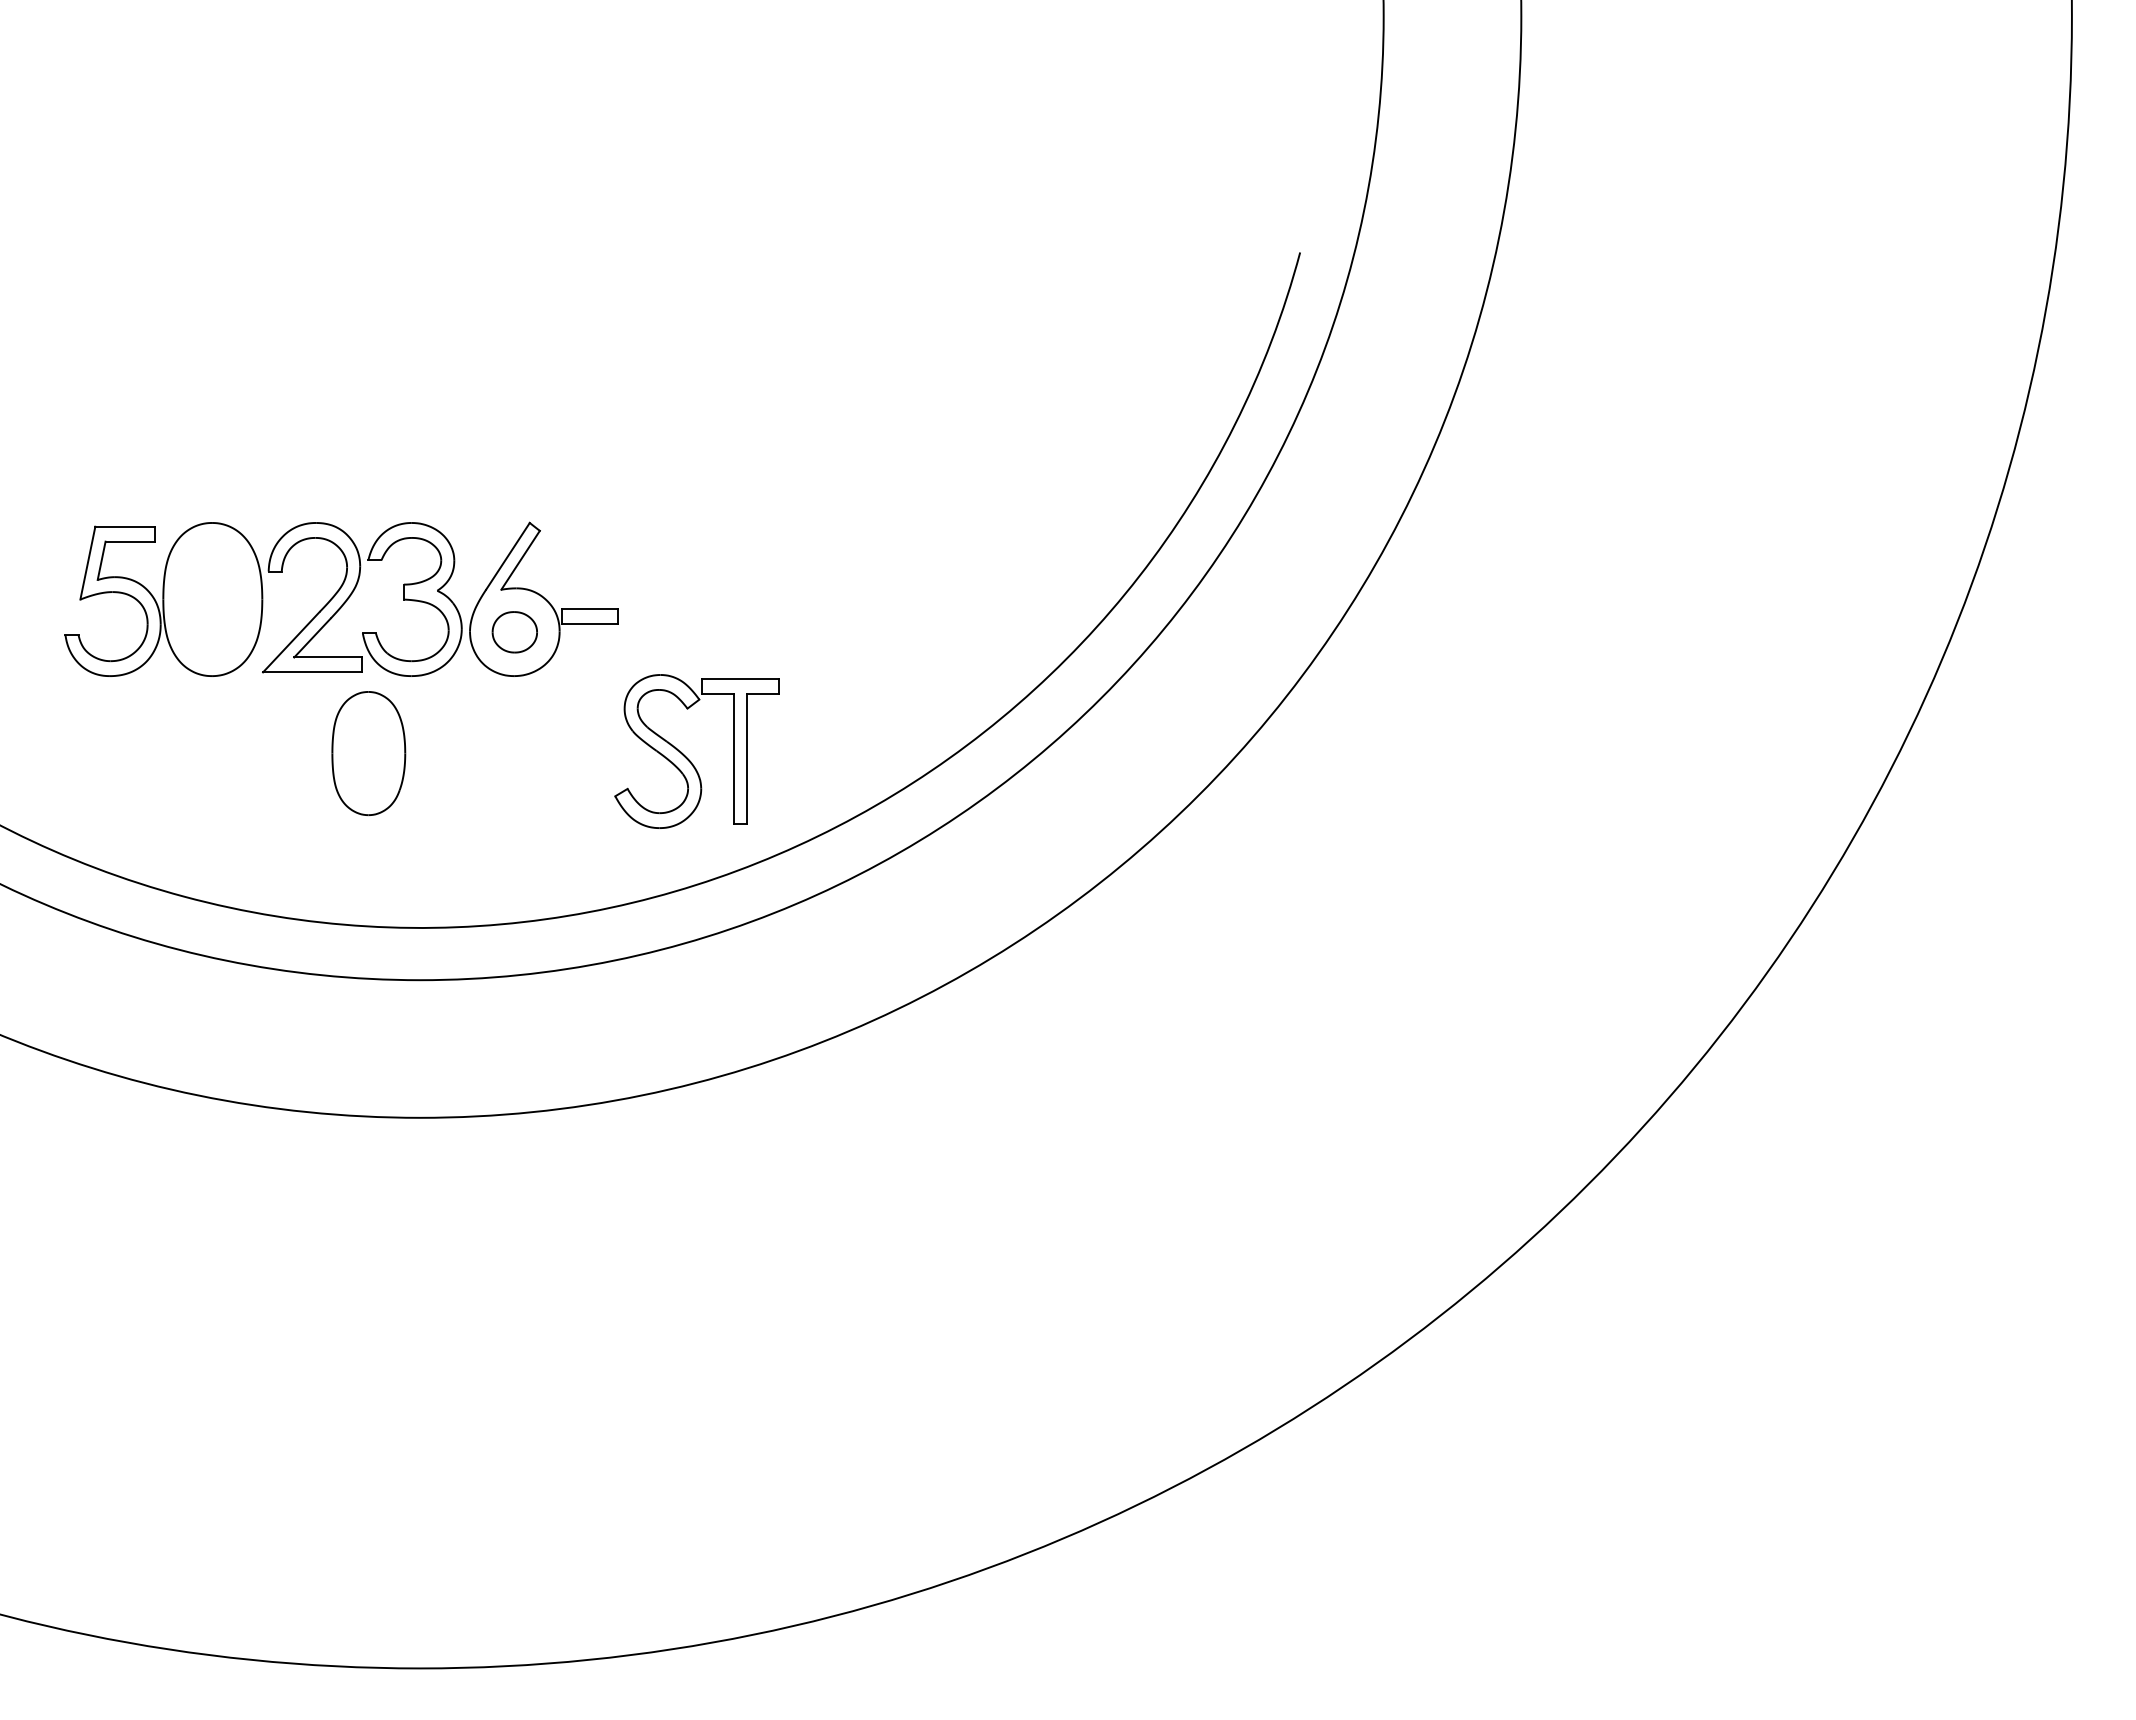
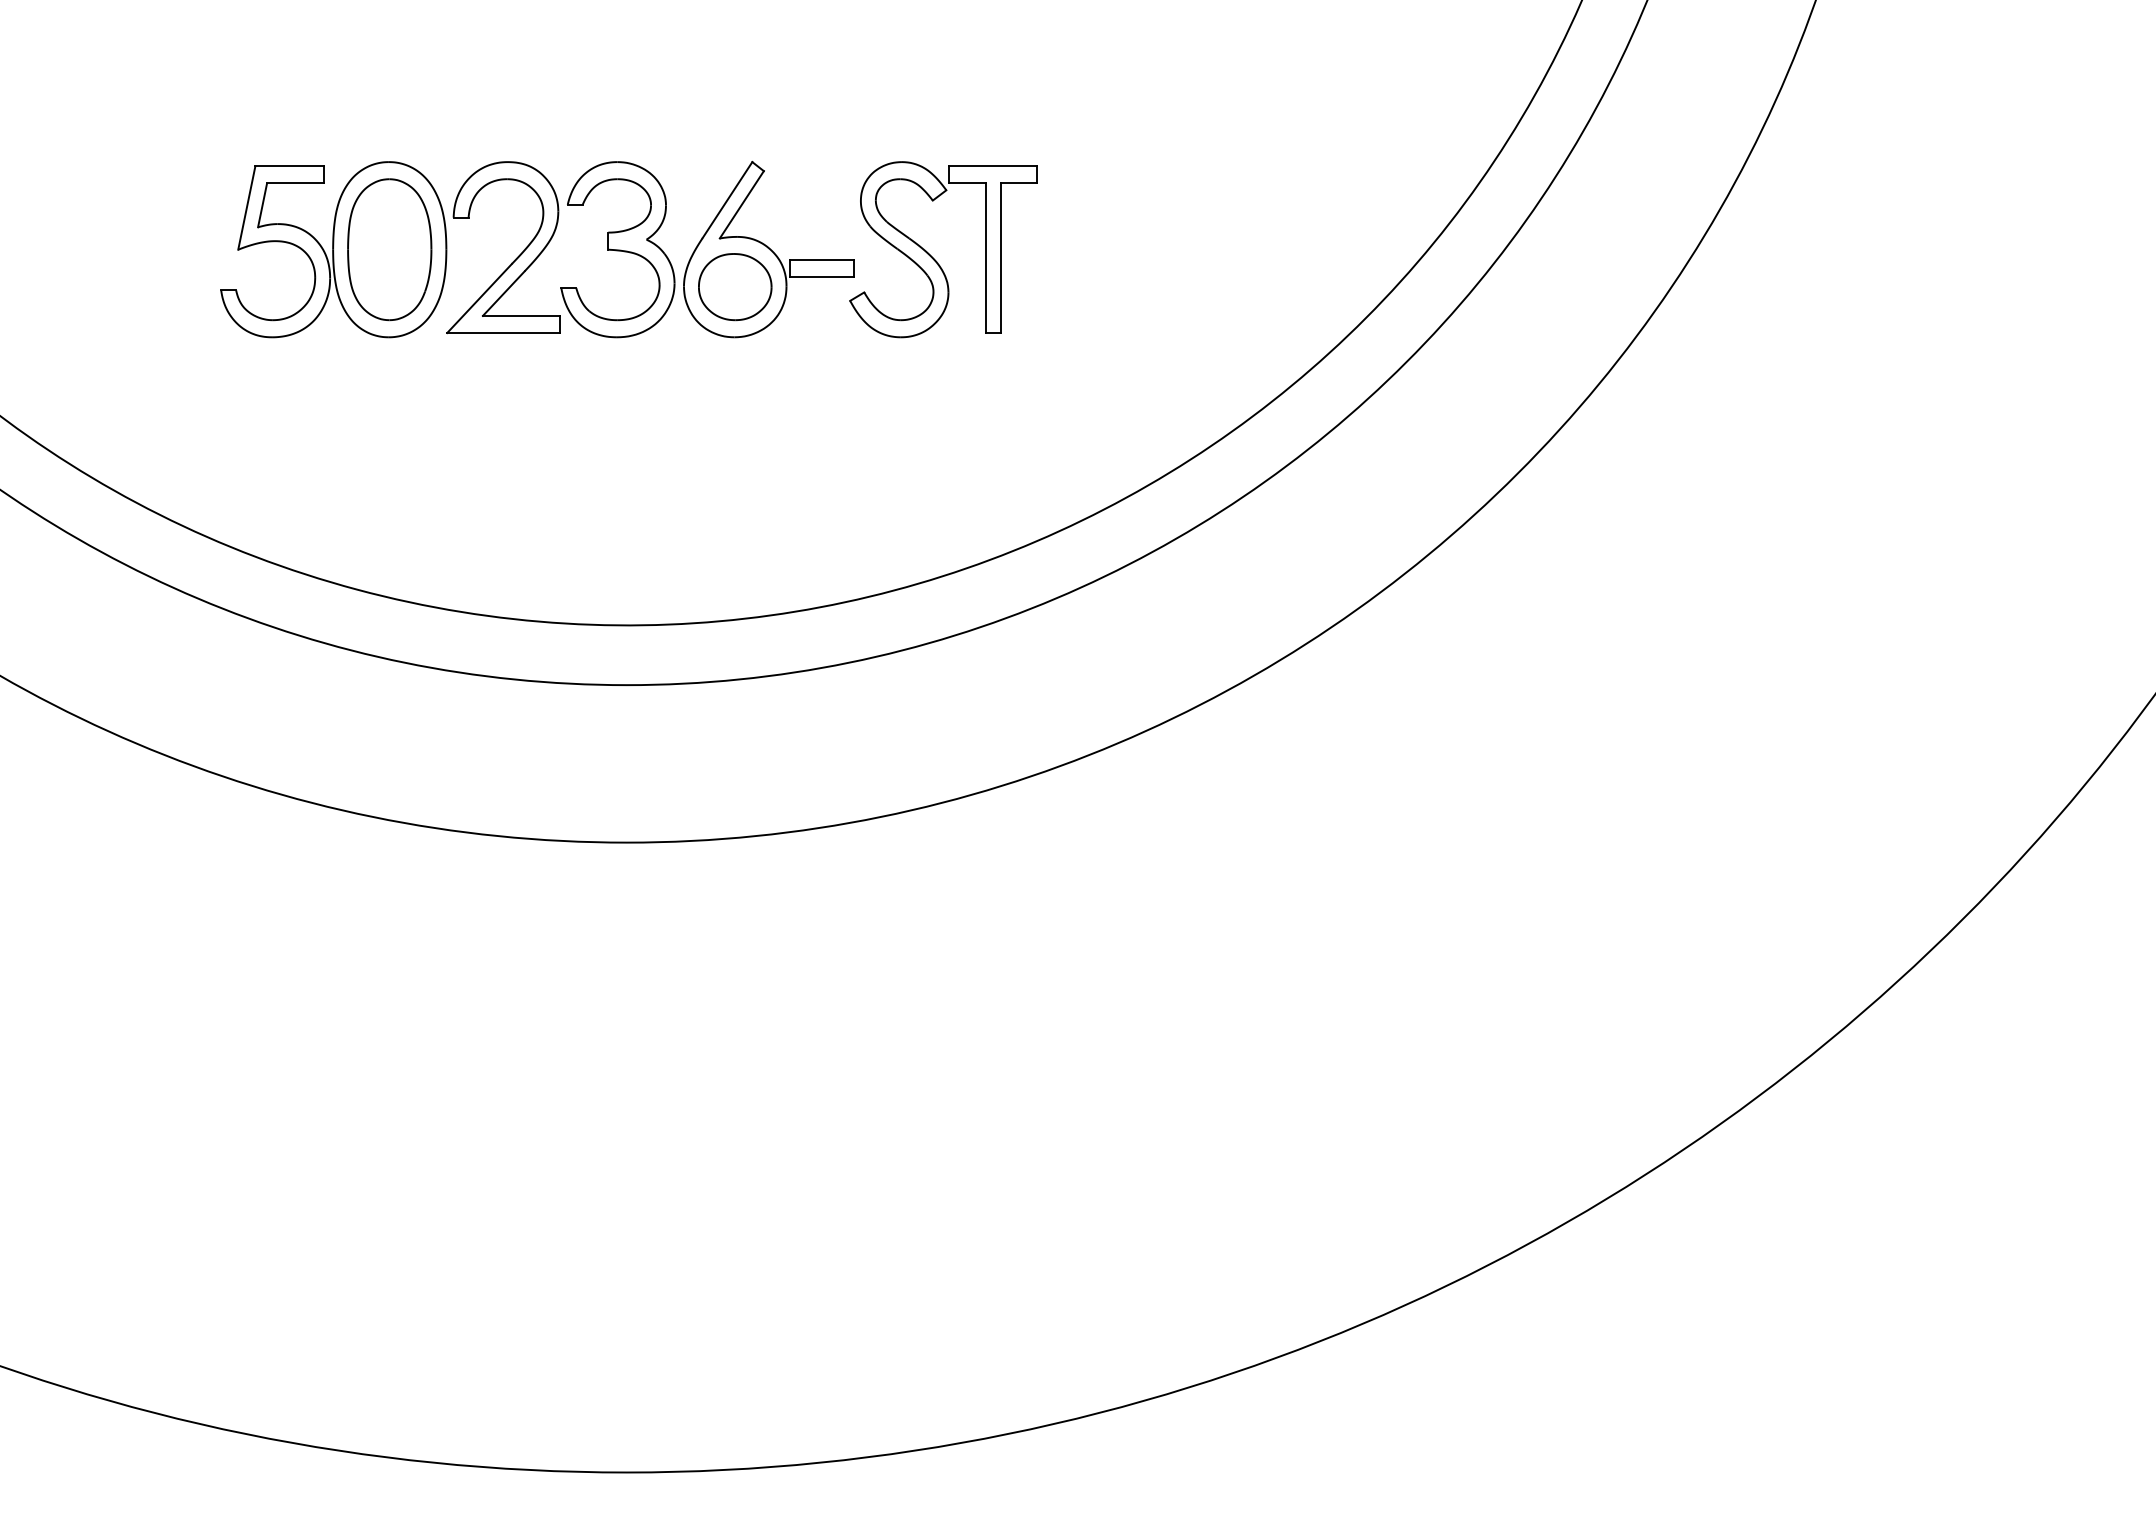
part: (514, 632) -> (734, 287), size x1.43
part: (368, 753) -> (389, 249), moved
part: (688, 758) -> (933, 257), moved

